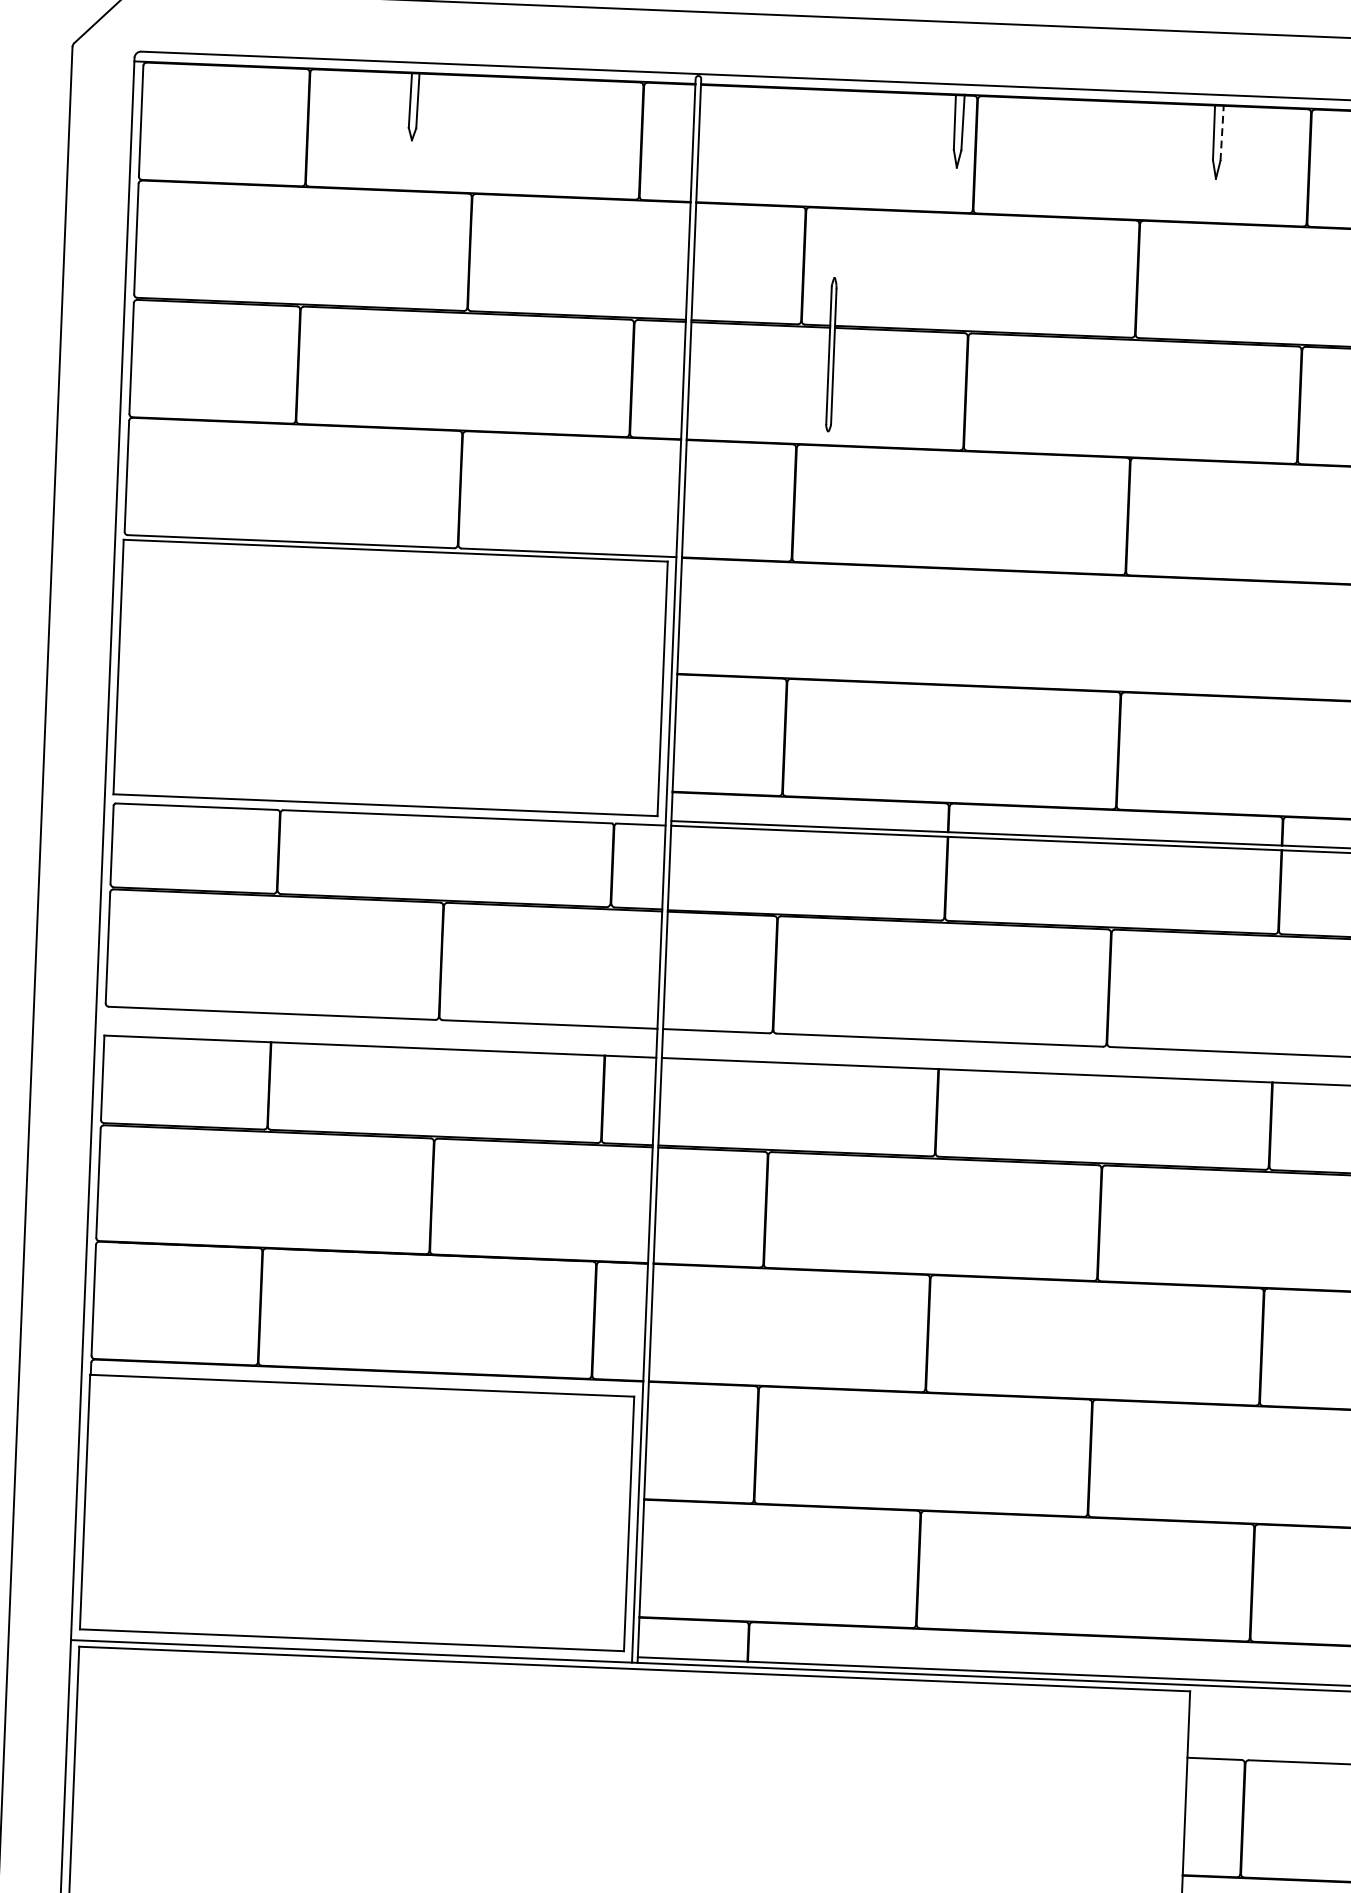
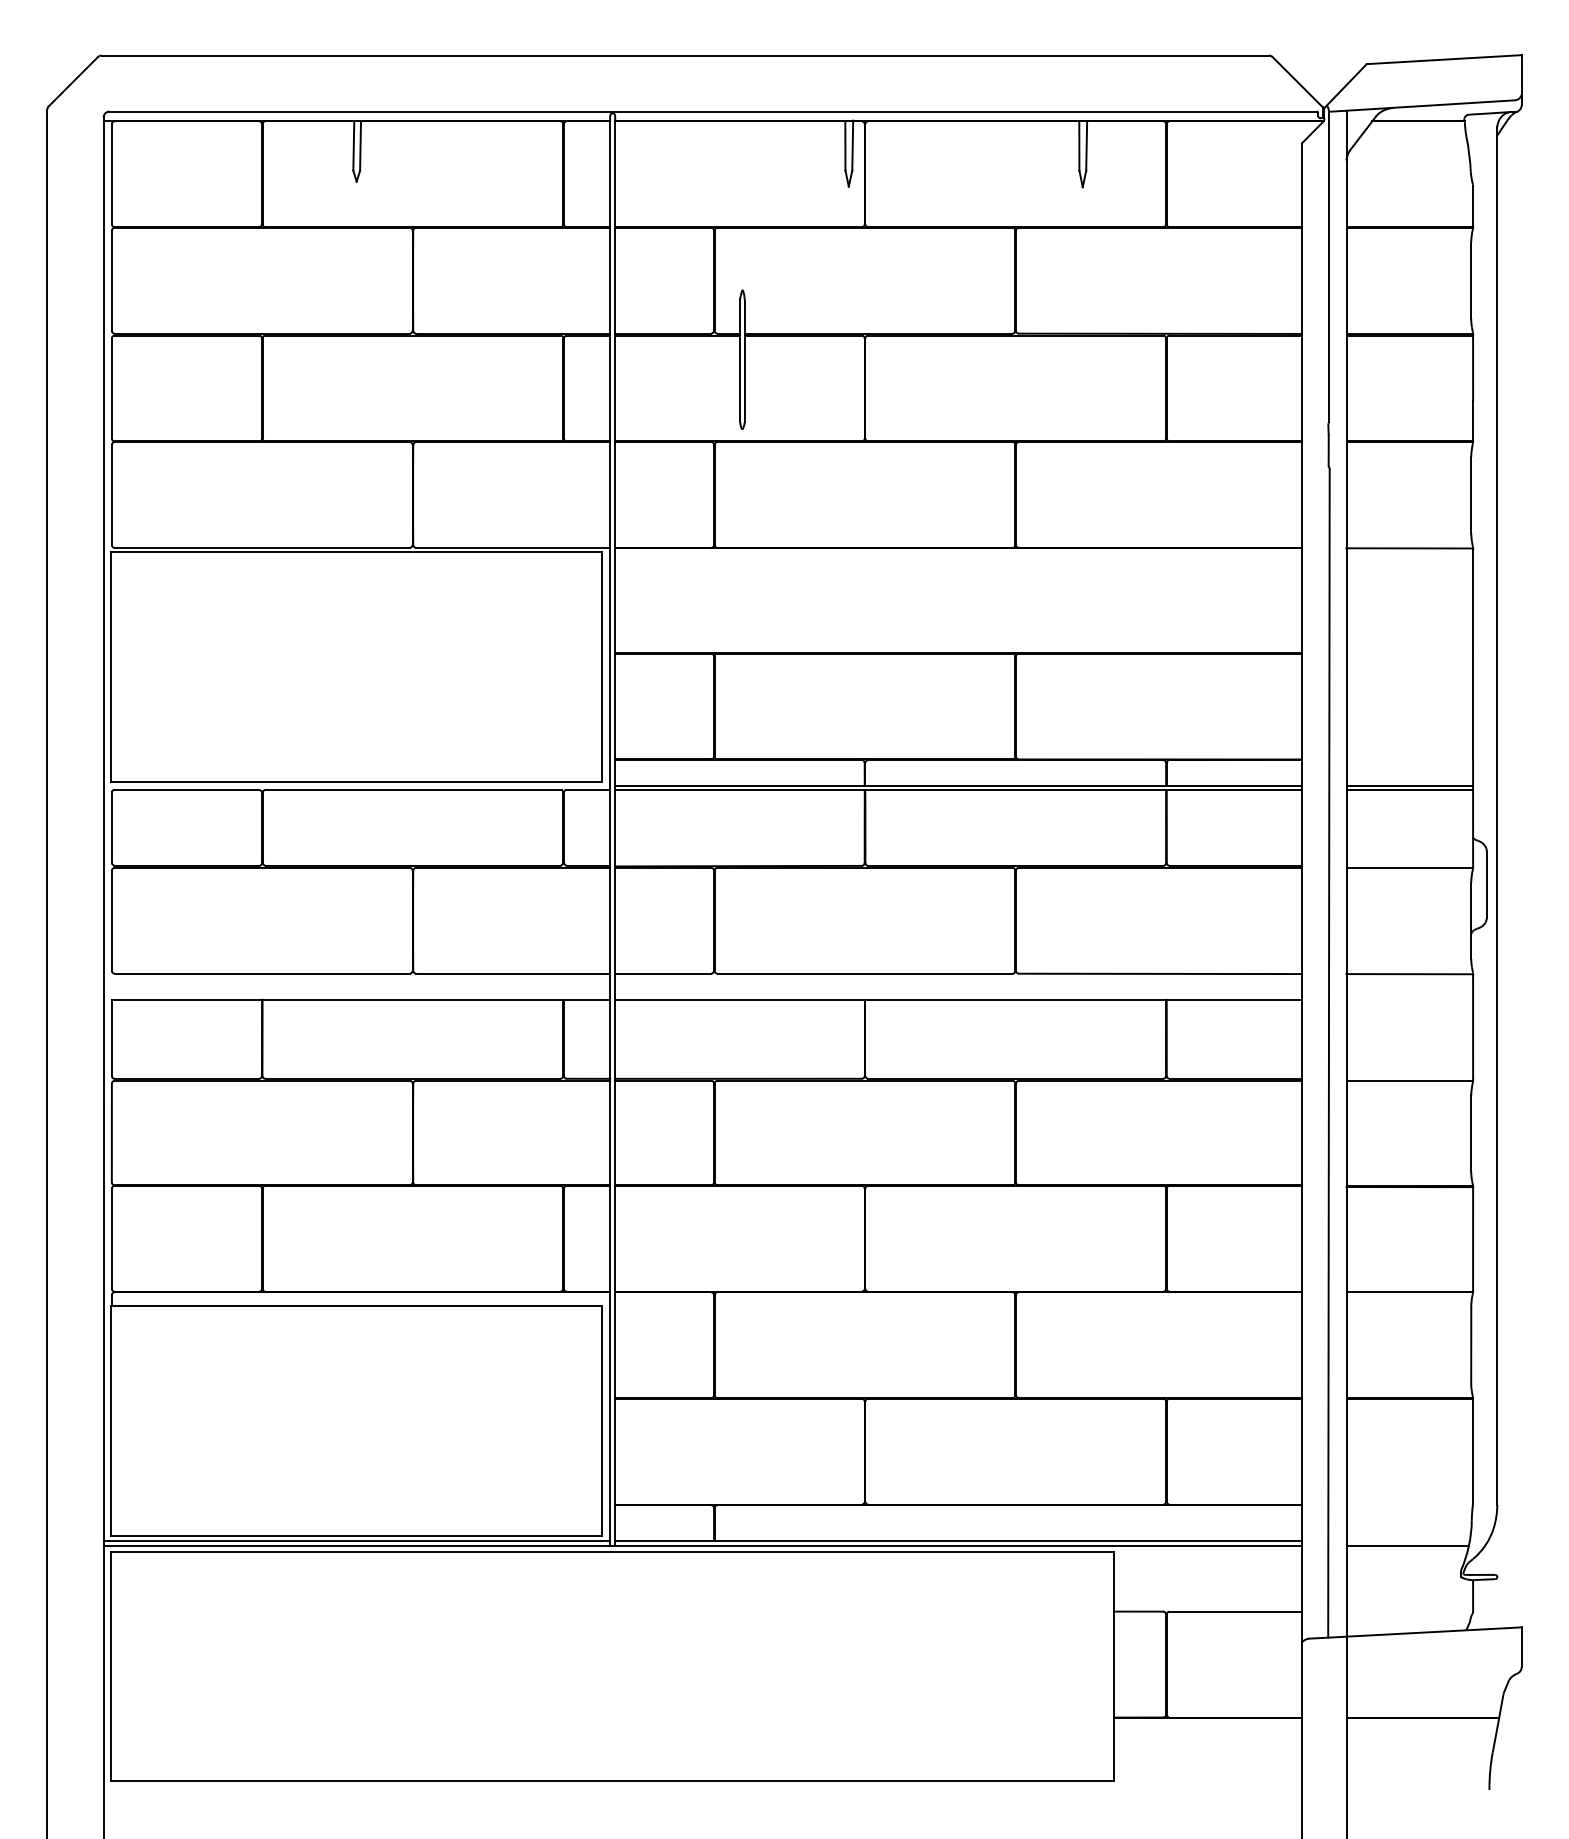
line: (1221, 133) -> (1086, 146), dashed -> solid
line: (351, 1645) -> (356, 1540), added

